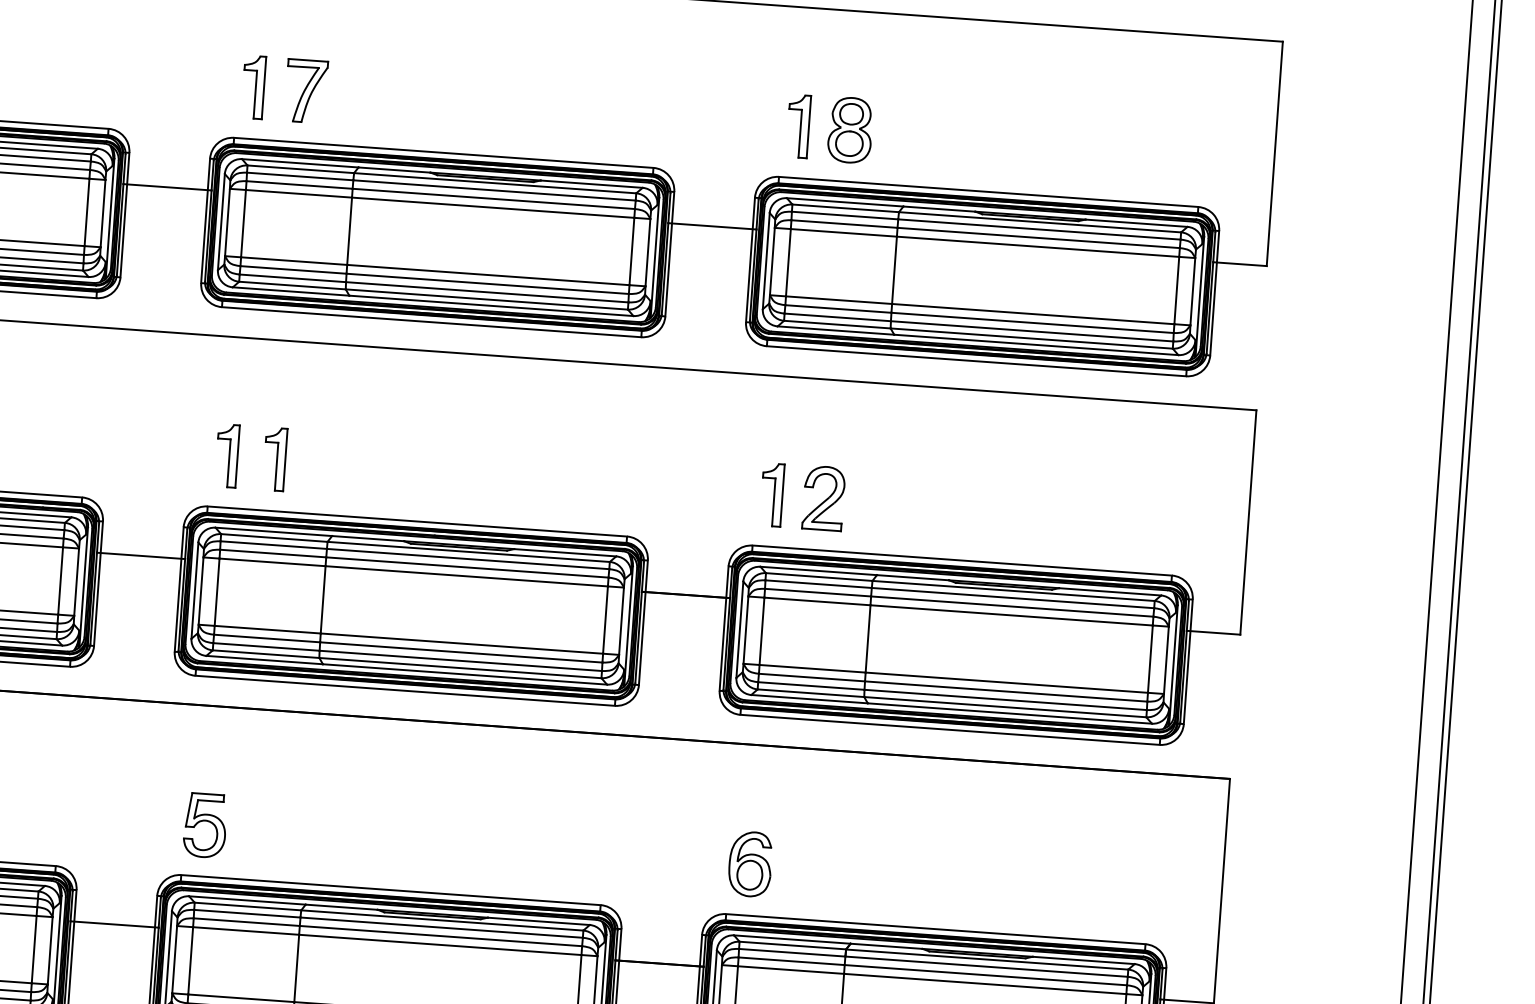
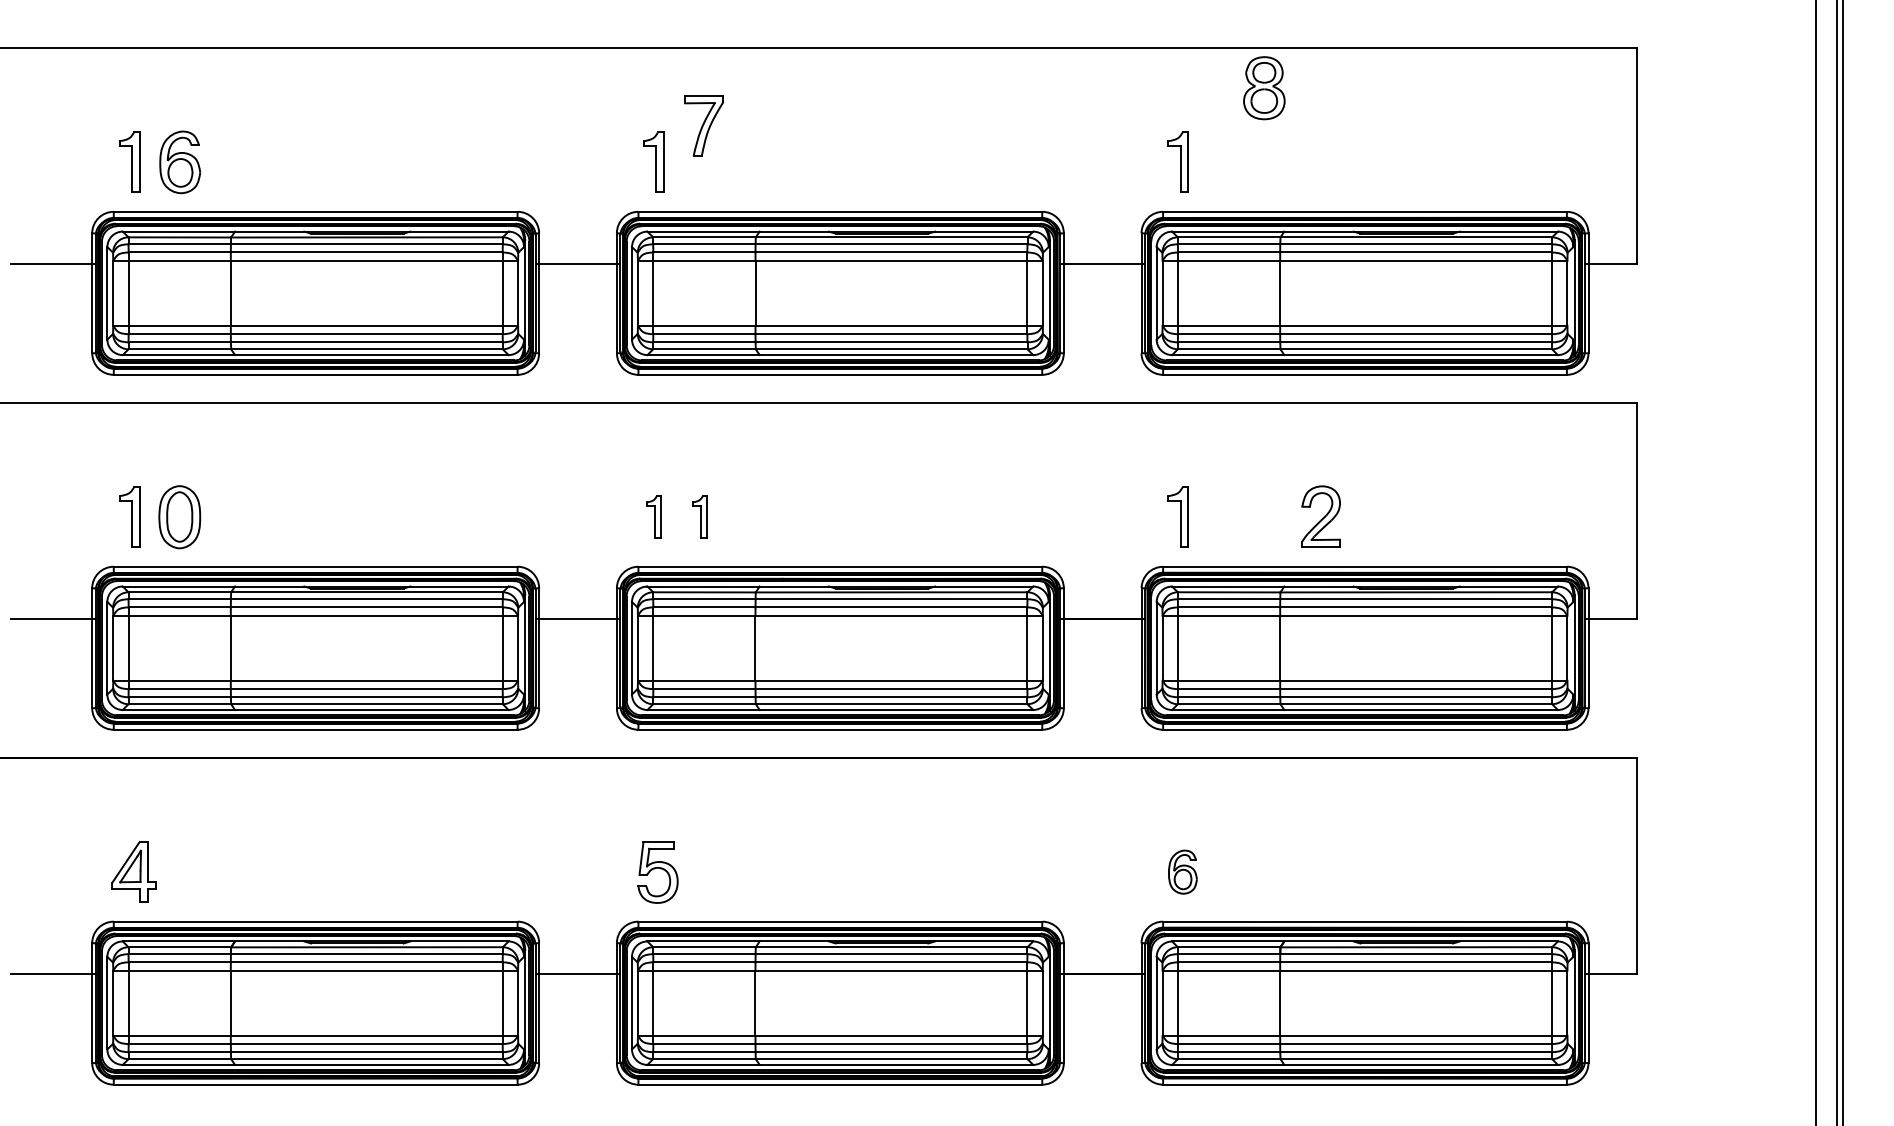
part: (305, 90) -> (703, 125), moved
part: (850, 130) -> (1264, 88), moved
part: (227, 455) -> (653, 516), size x0.7
part: (274, 458) -> (699, 516), size x0.7
part: (823, 498) -> (1320, 516), moved
part: (750, 863) -> (1182, 871), size x0.7

